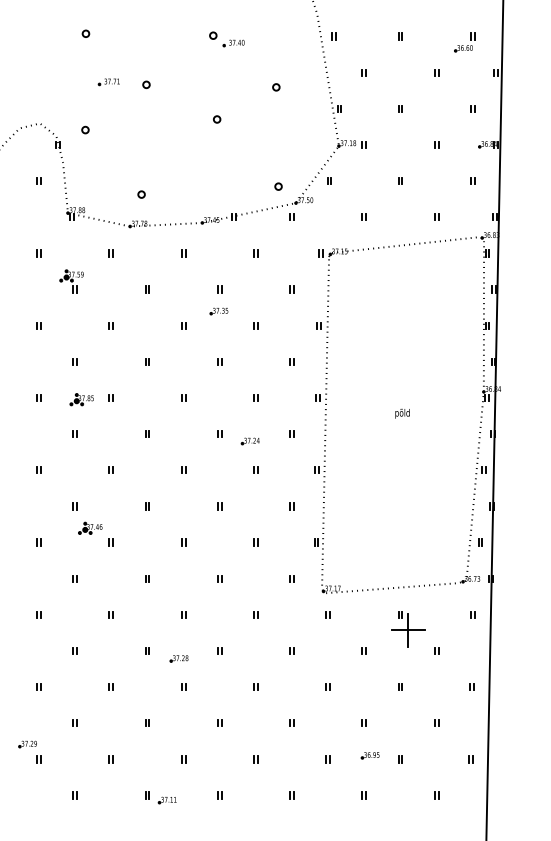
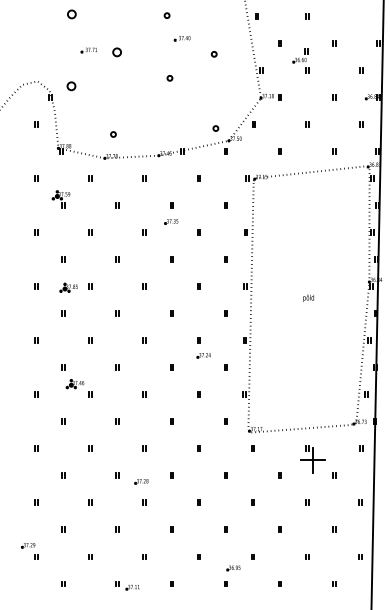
part: (85, 33) -> (71, 14), size x1.6
part: (464, 42) -> (300, 55), moved
part: (233, 43) -> (182, 38), moved
part: (146, 84) -> (117, 52), size x1.6
part: (85, 129) -> (71, 85), size x1.6
part: (249, 441) -> (203, 355), moved
part: (369, 755) -> (233, 568), moved

